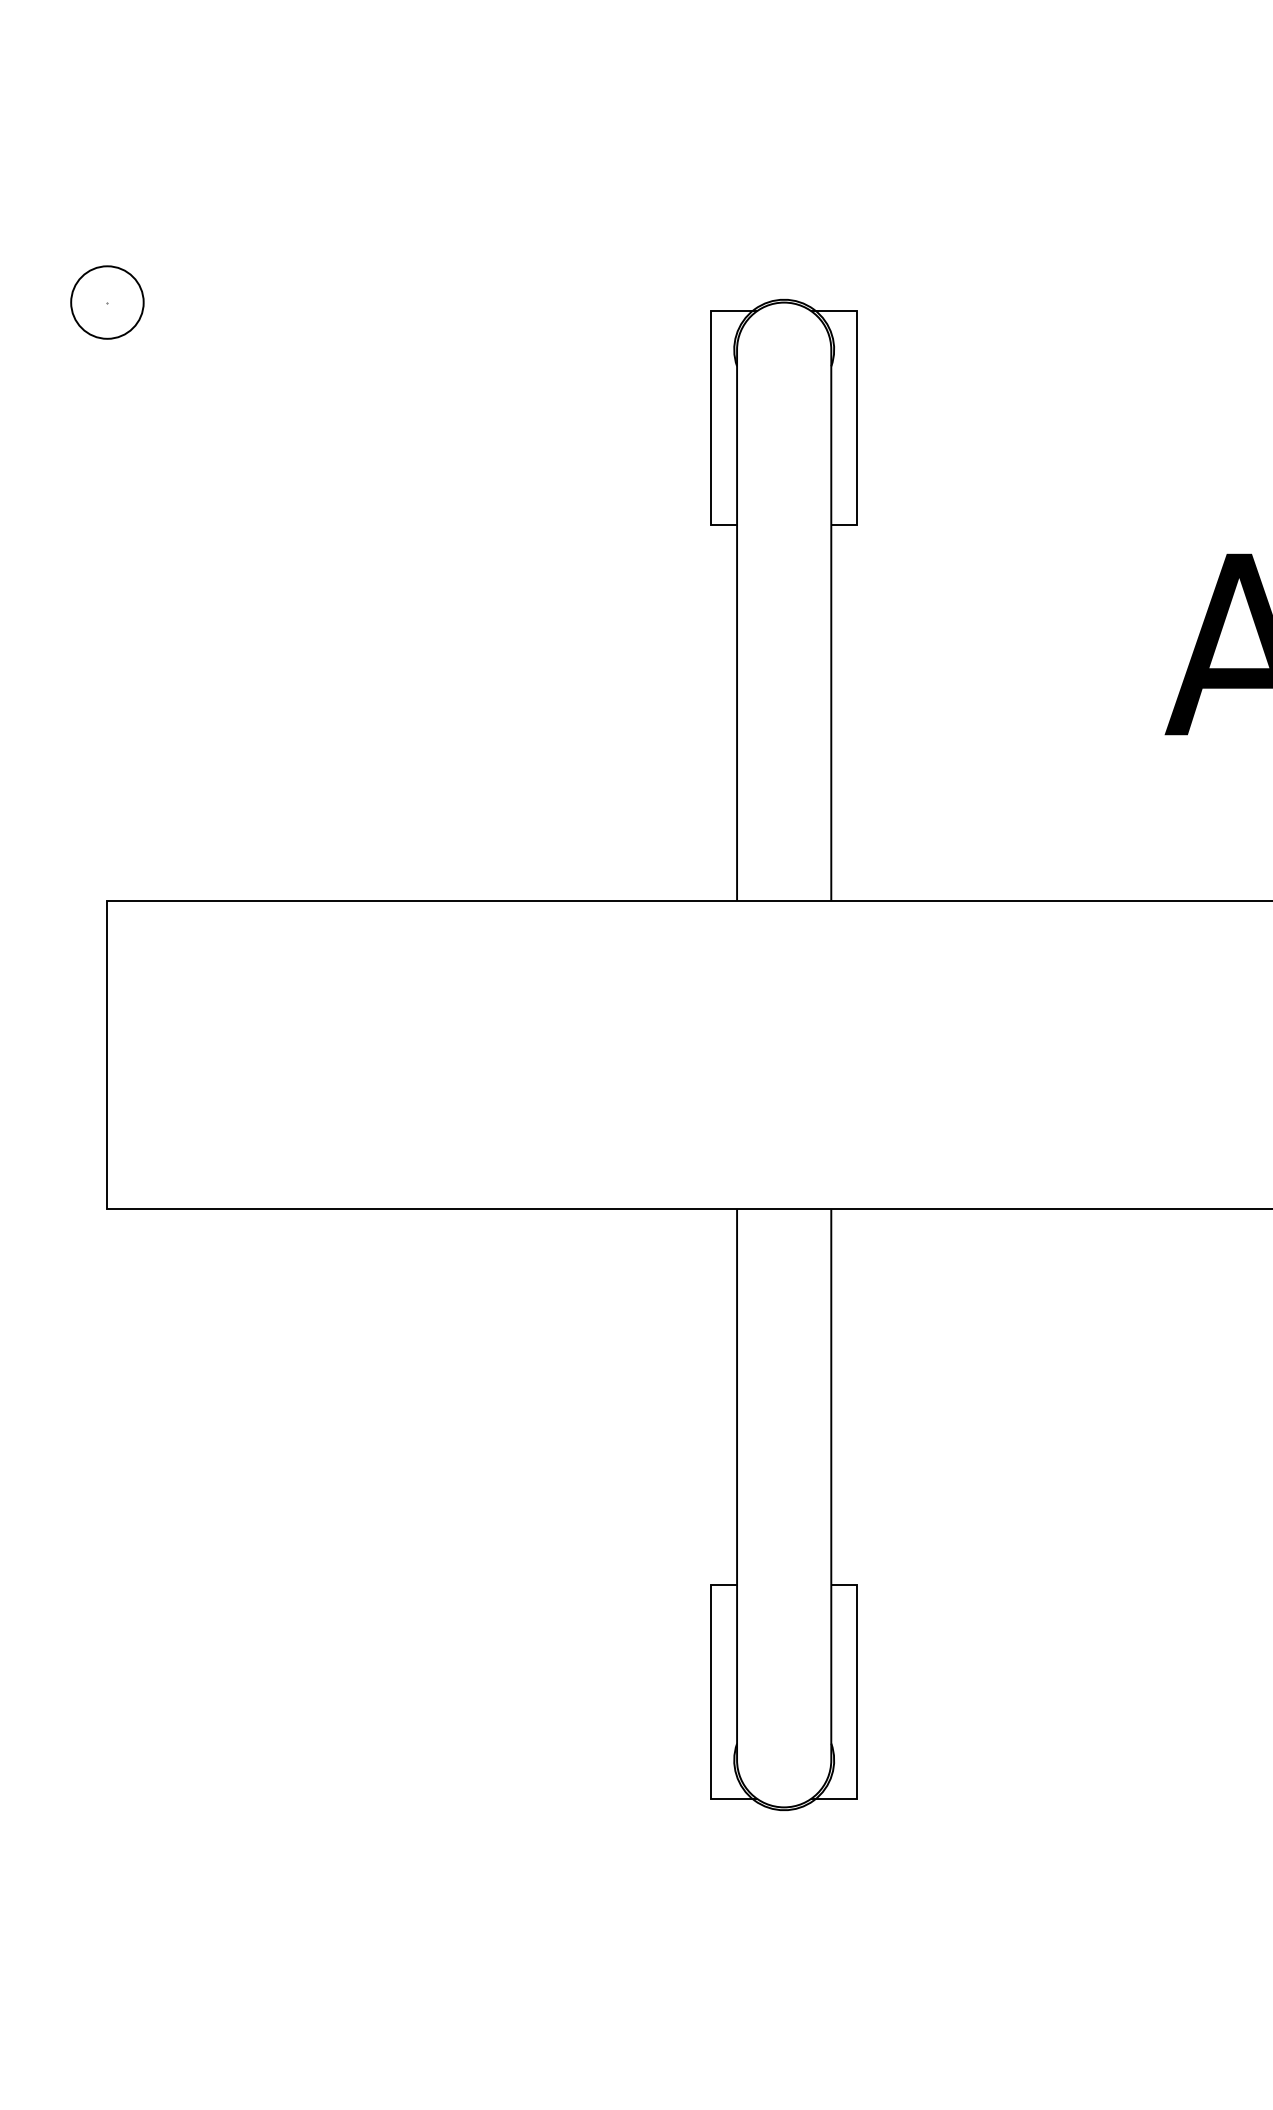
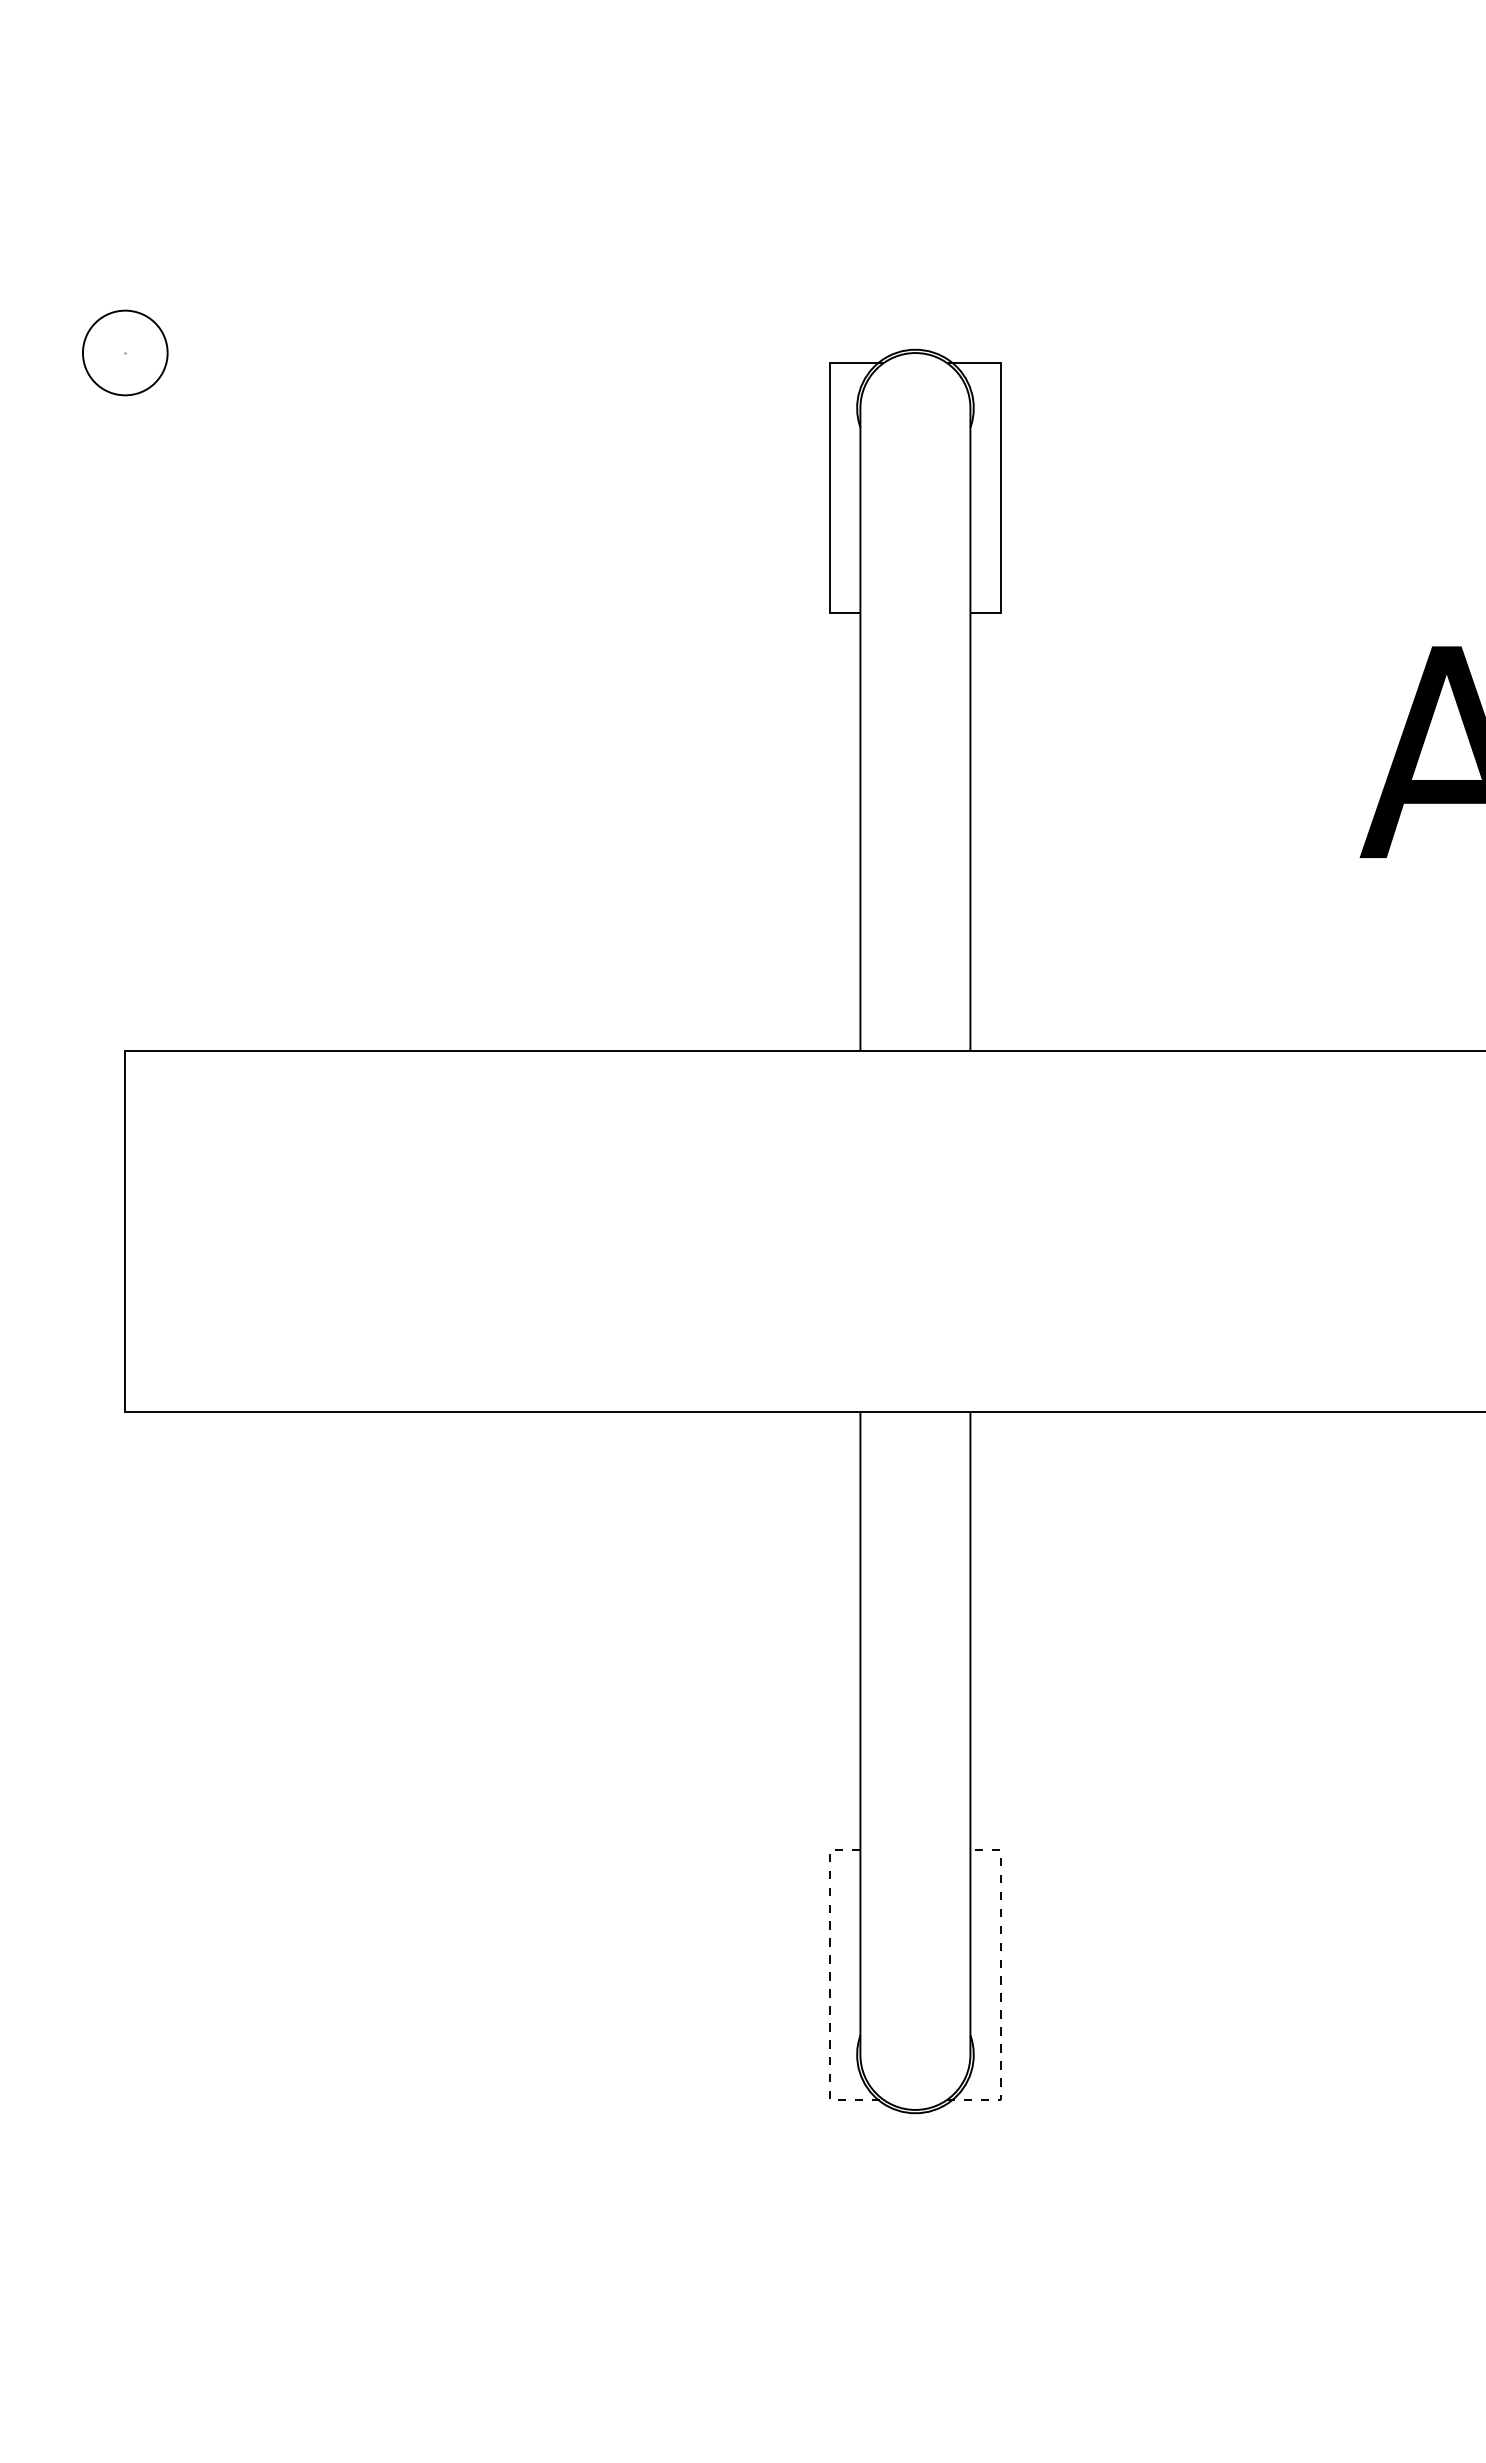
line: (857, 1701) -> (1000, 1986), solid -> dashed
line: (711, 1702) -> (830, 1987), solid -> dashed

